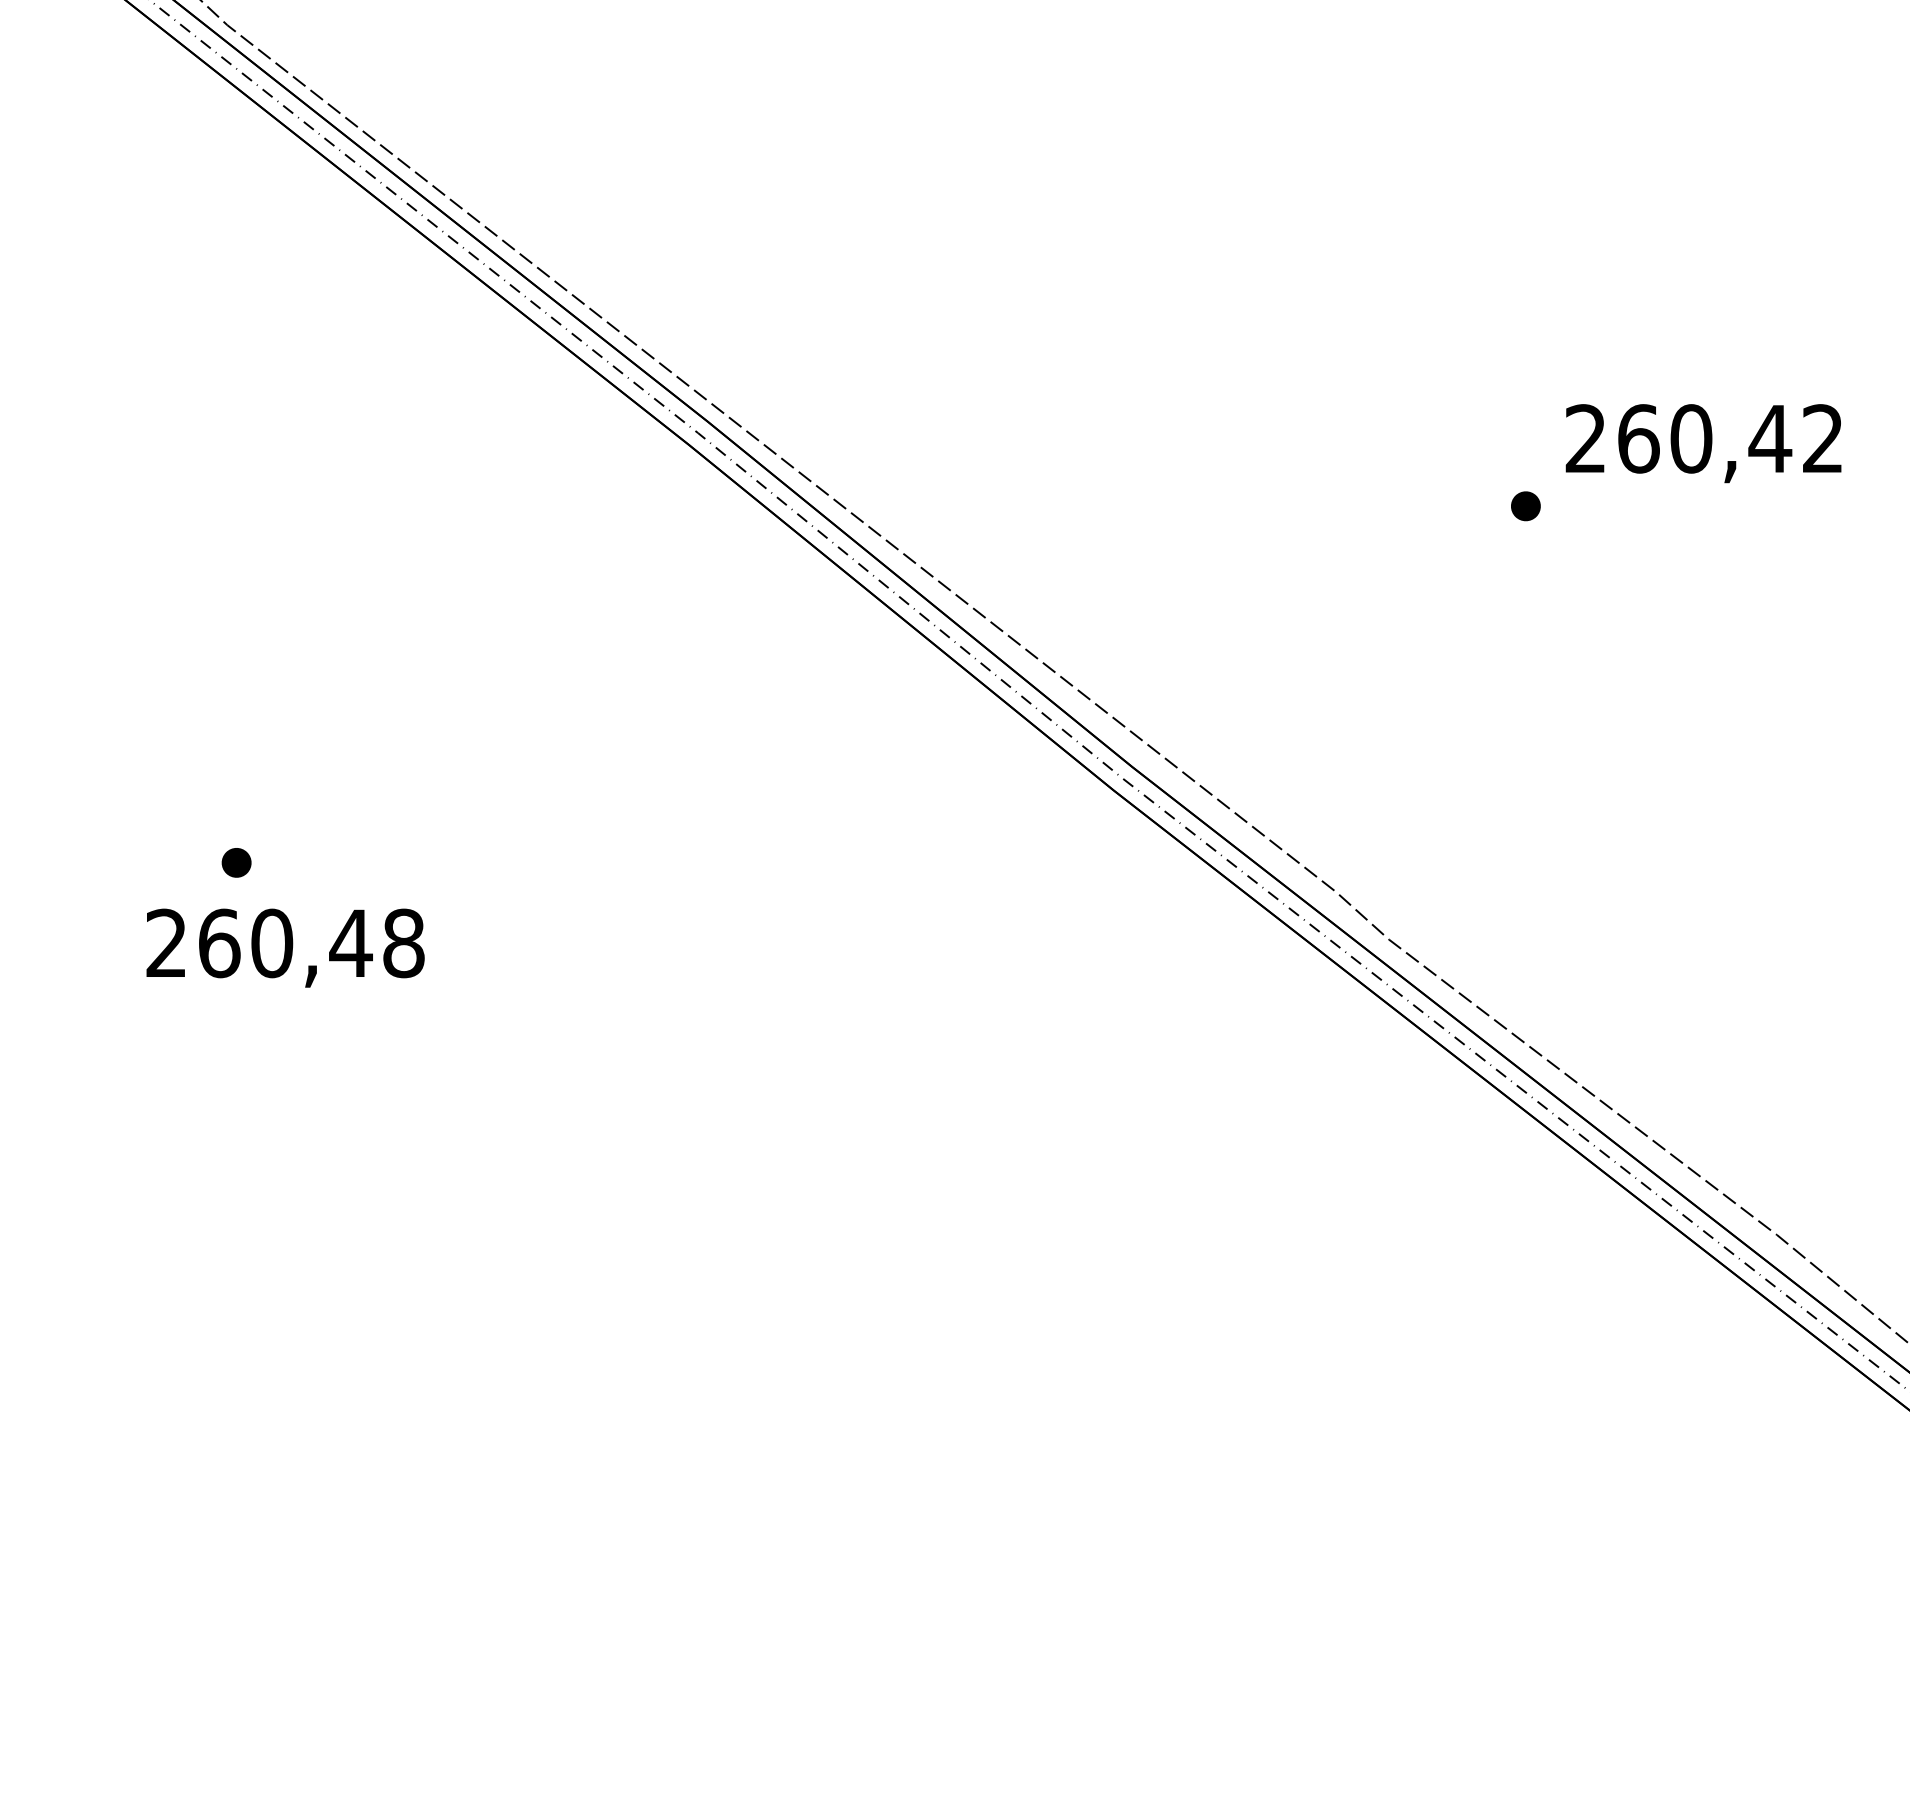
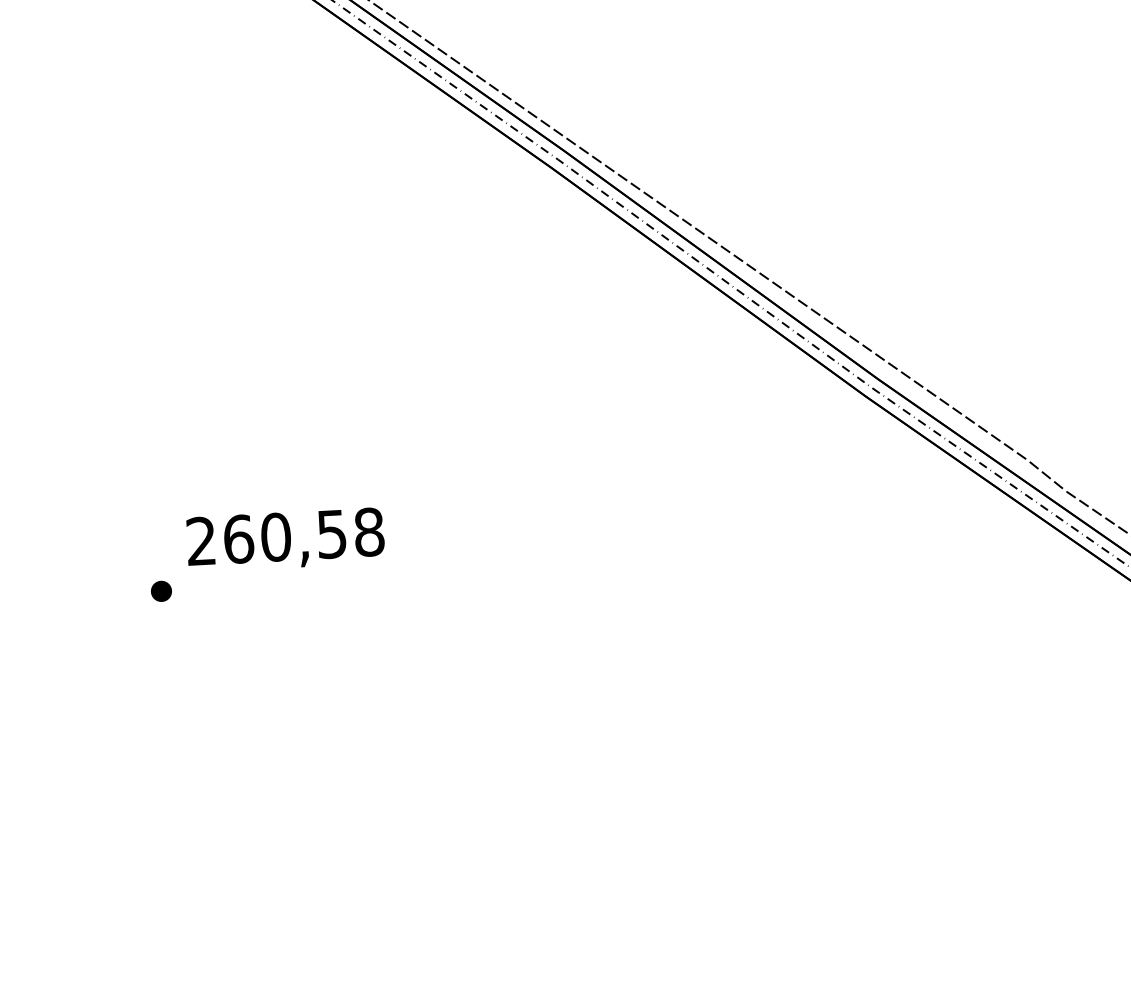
part: (236, 862) -> (161, 591), moved
text: (350, 943) -> (331, 534), 260,48 -> 260,58

